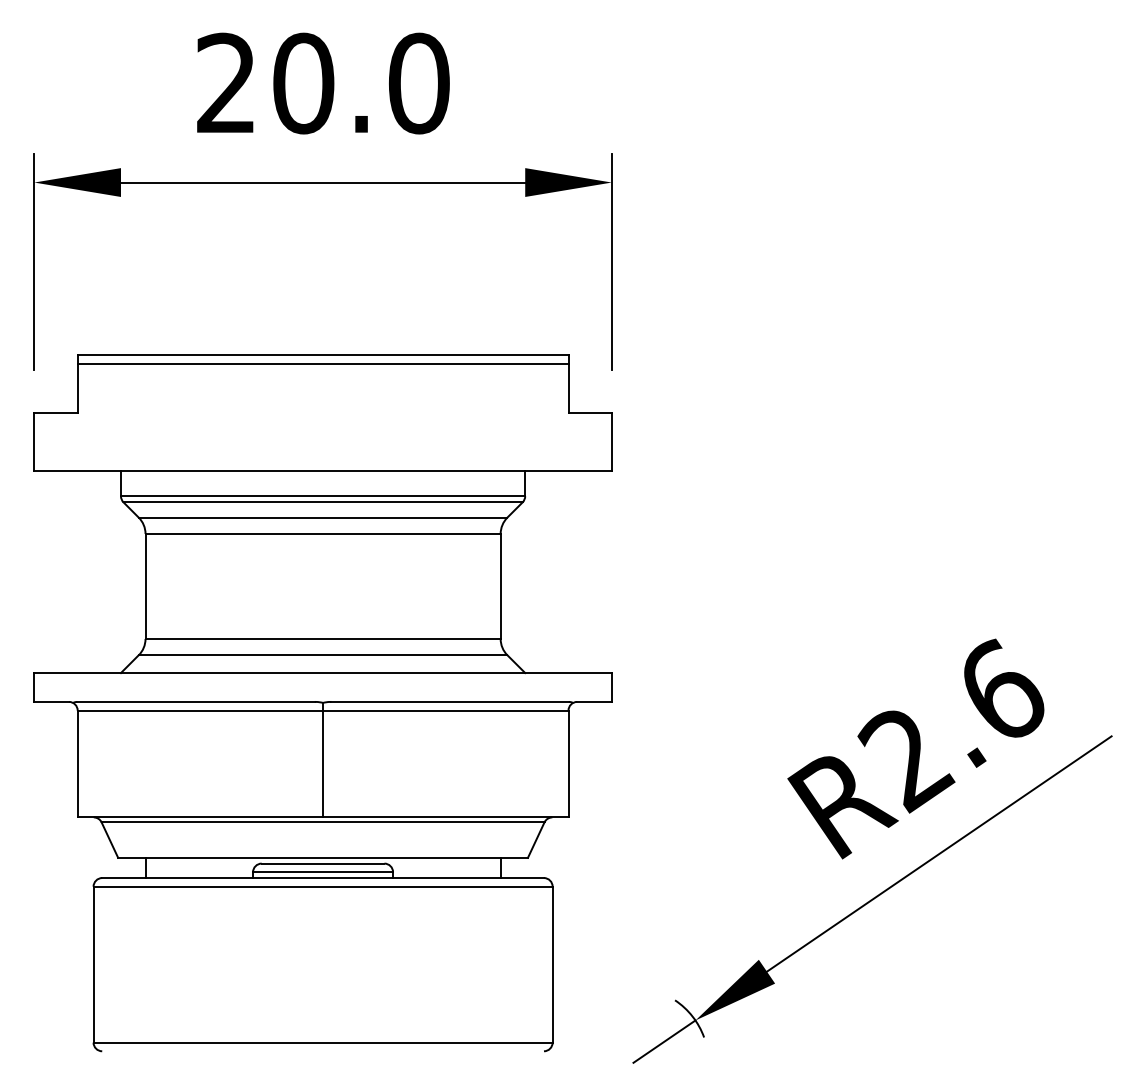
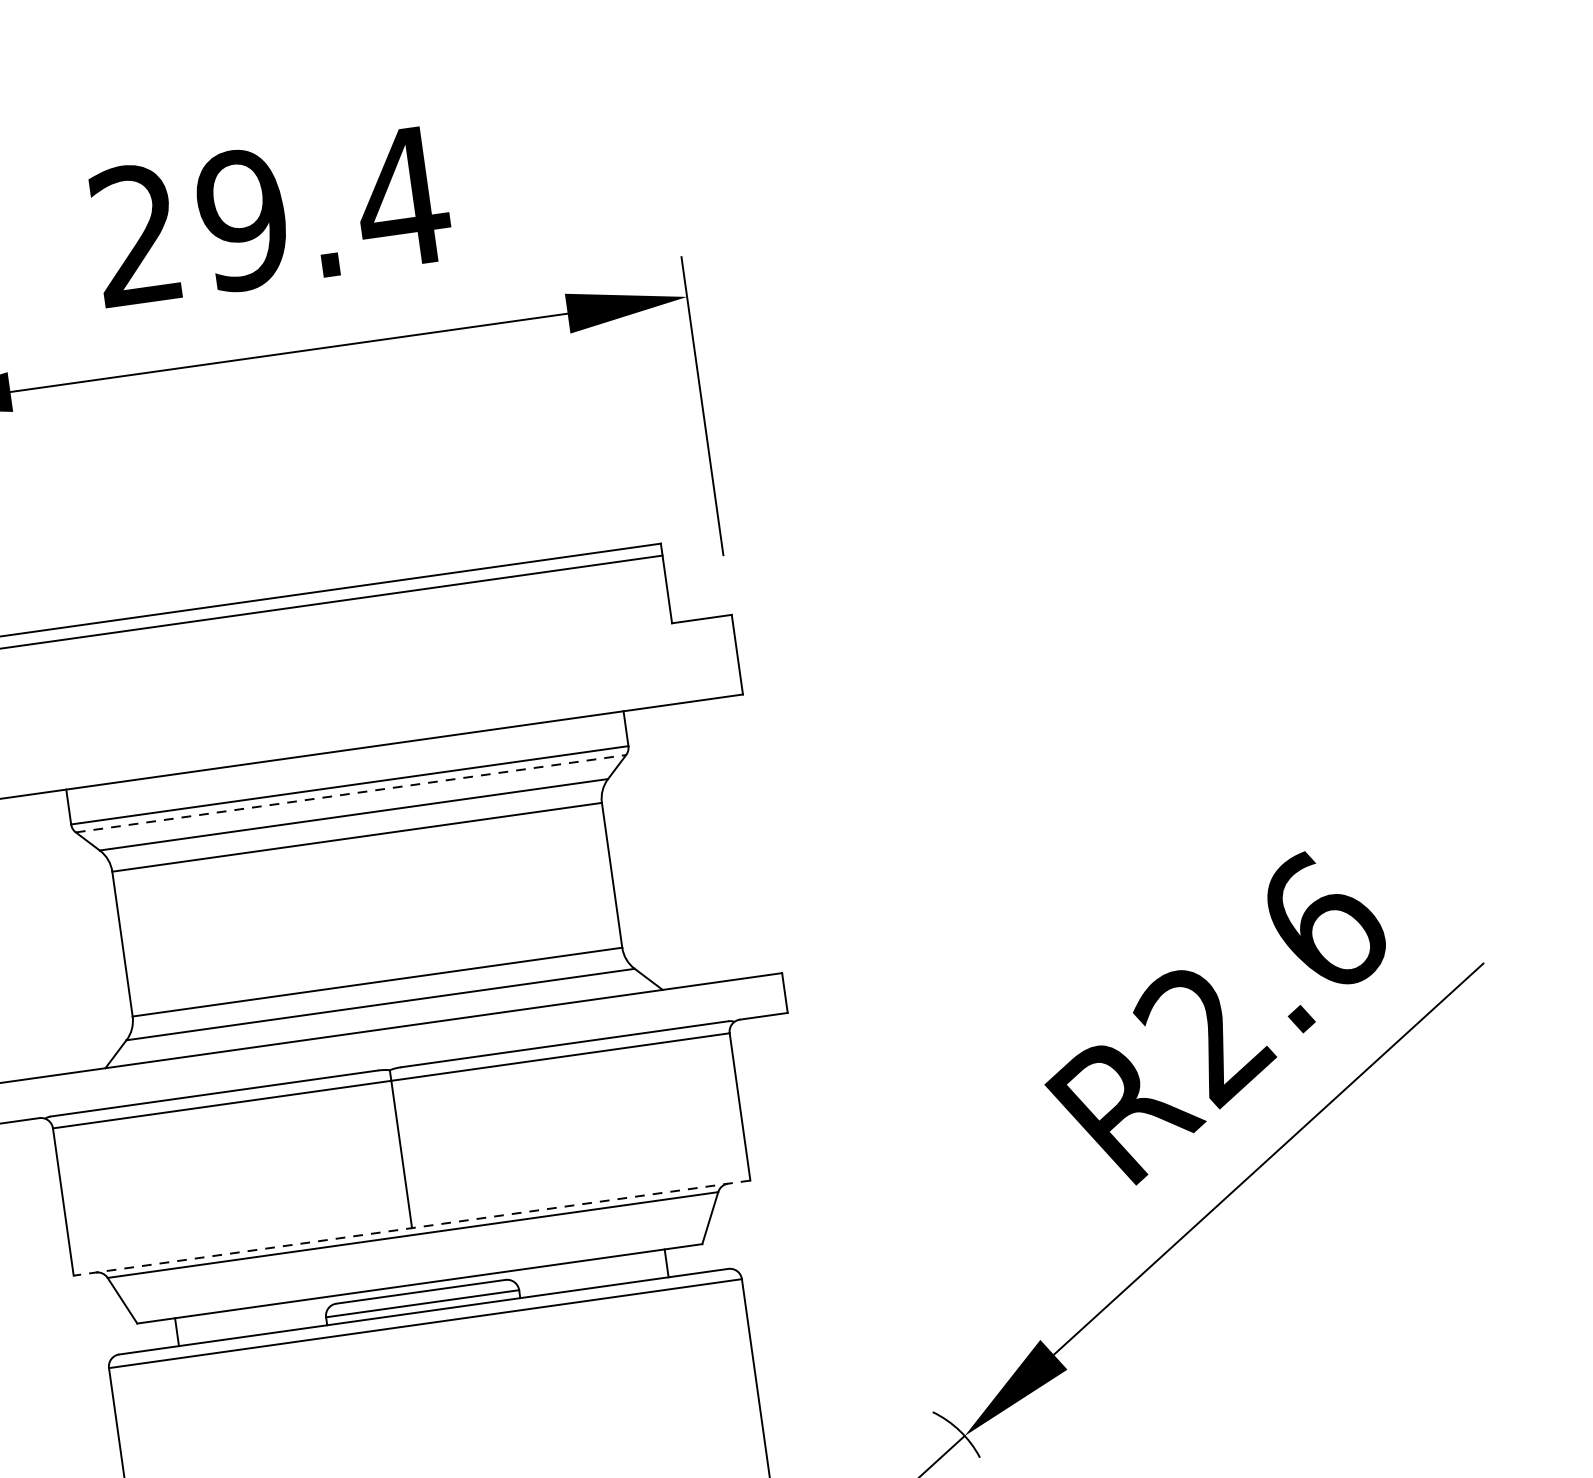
text: (362, 83) -> (324, 208), 20.0 -> 29.4
line: (323, 502) -> (351, 793), solid -> dashed
line: (322, 817) -> (411, 1228), solid -> dashed

